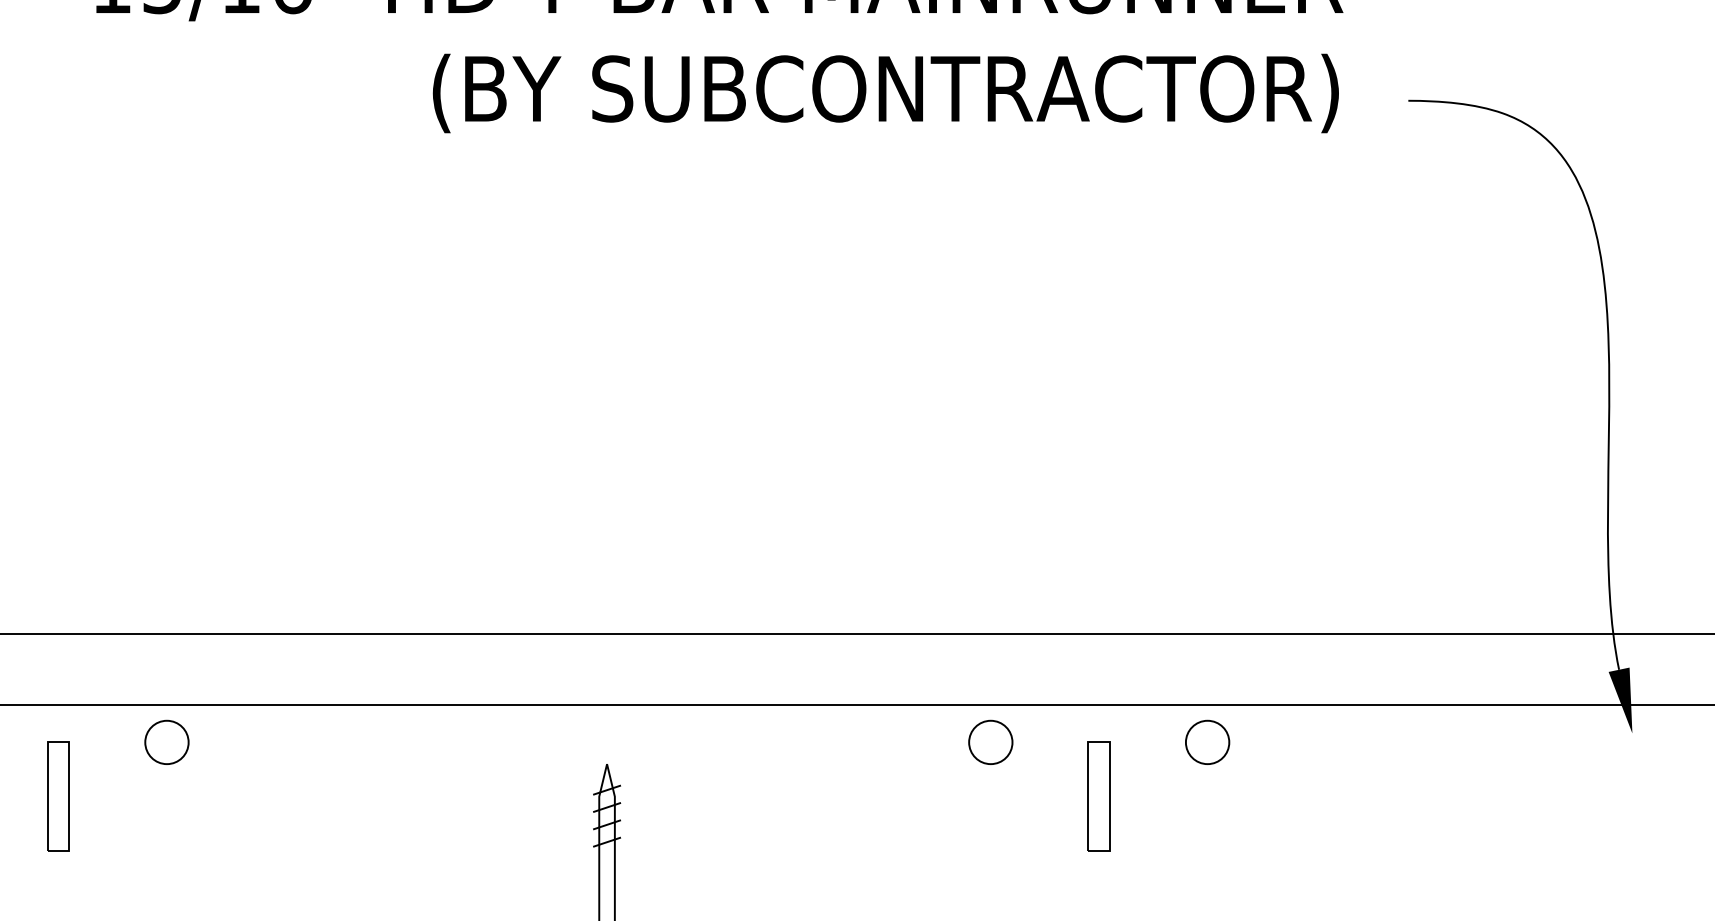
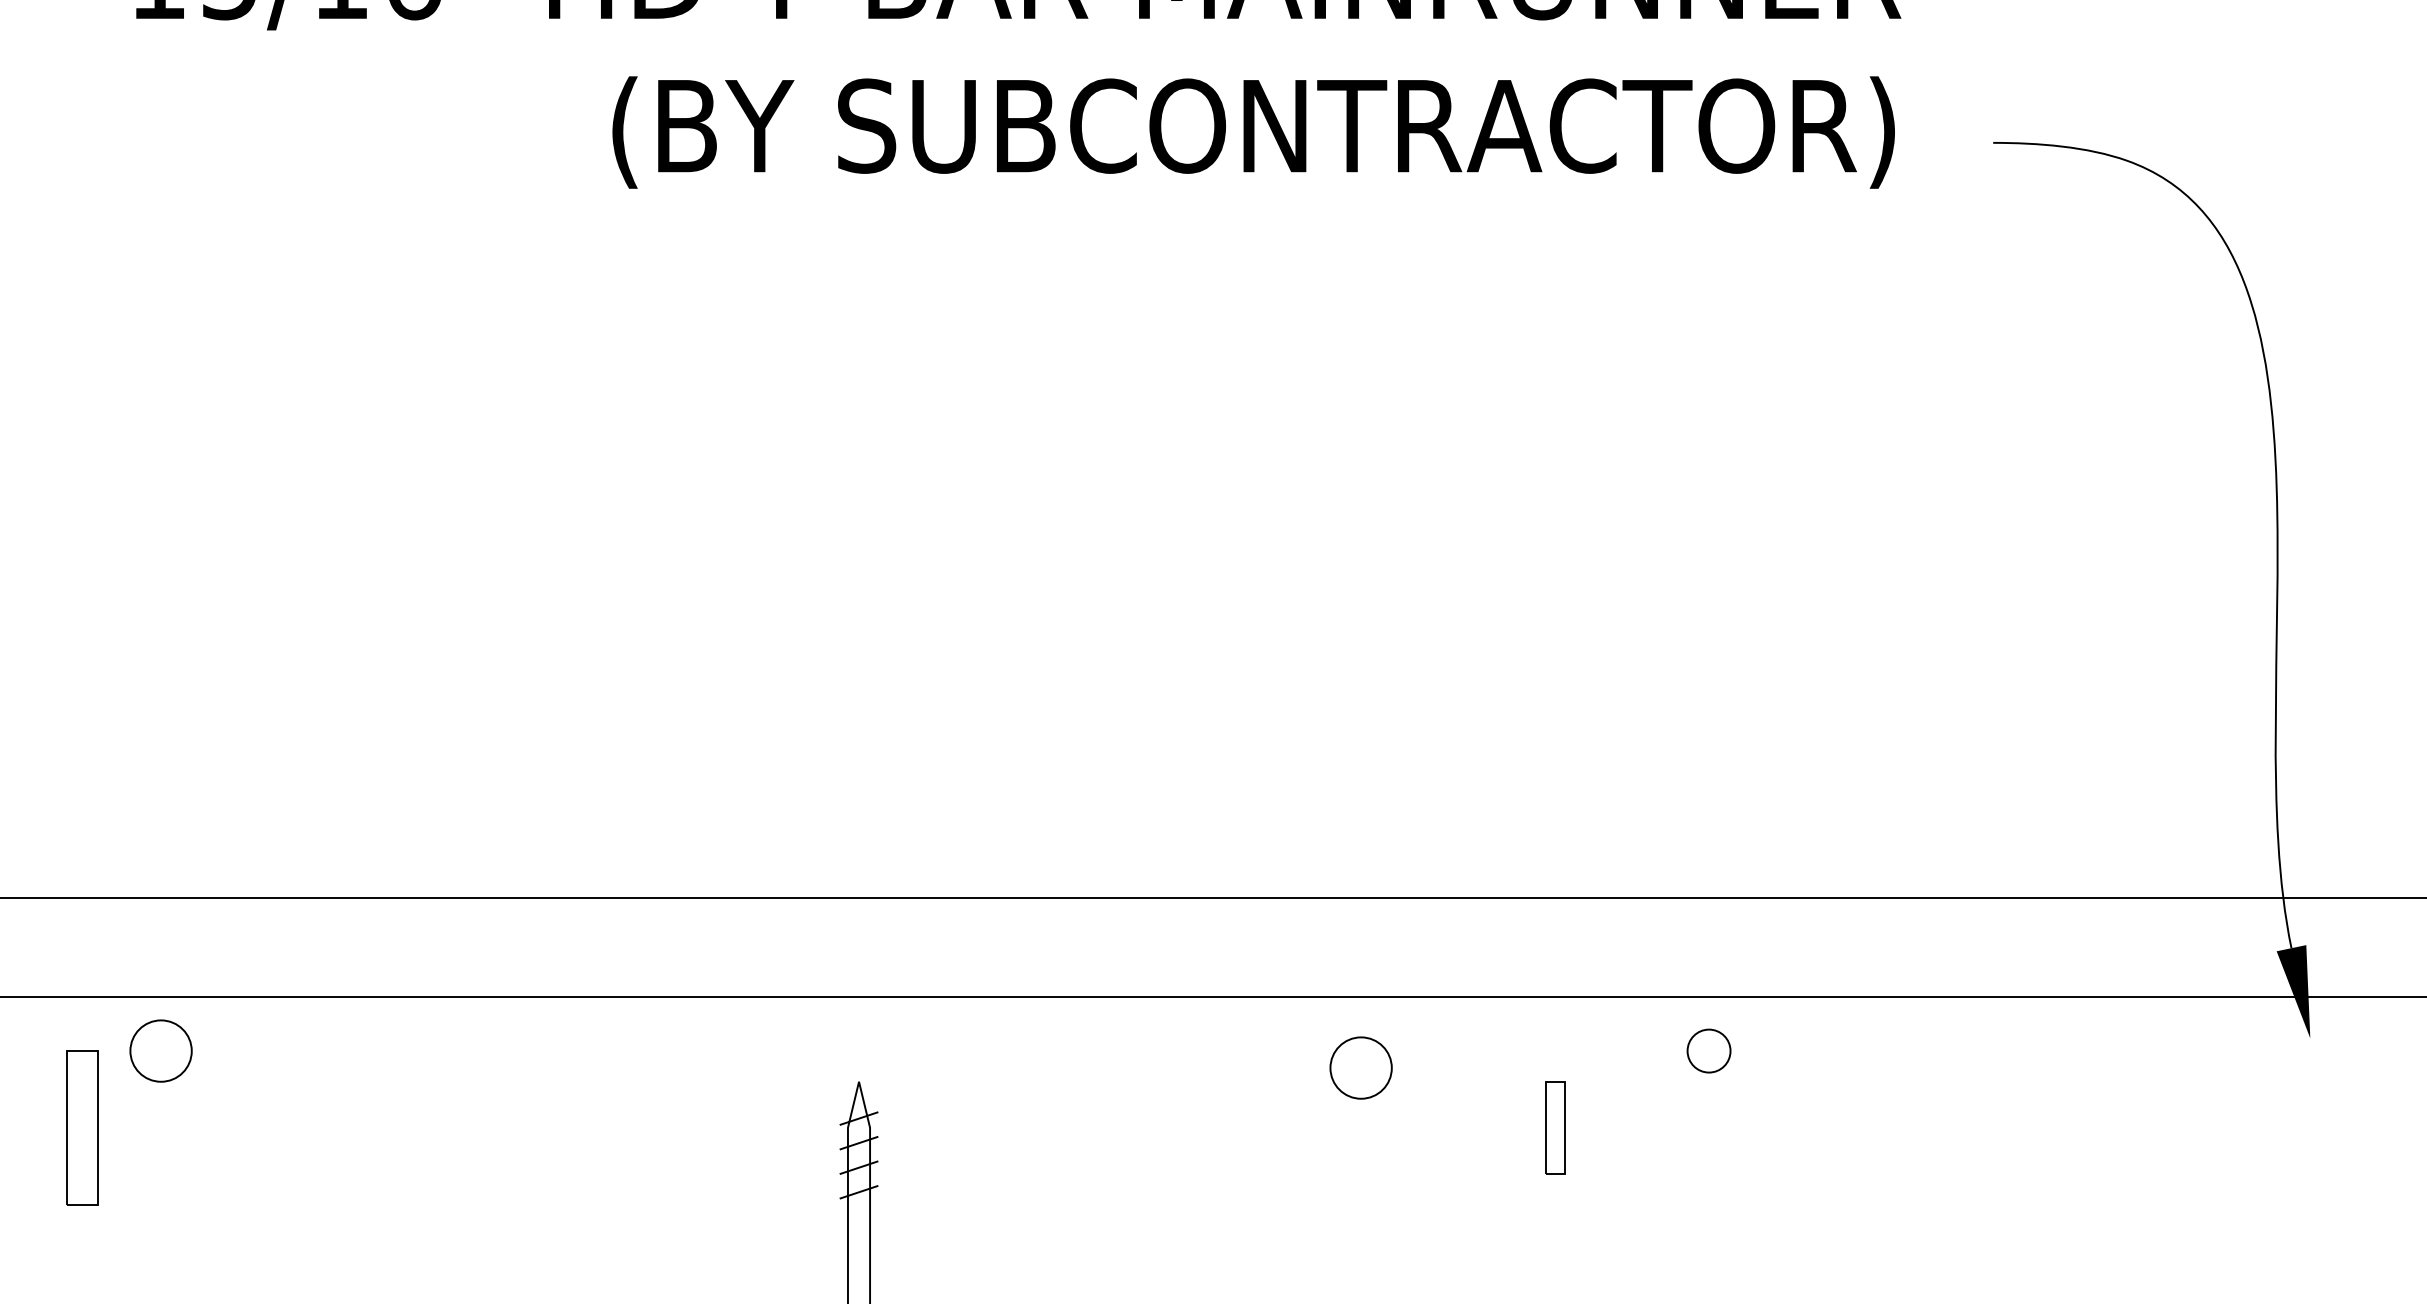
circle: (166, 741) -> (160, 1049), moved
circle: (990, 741) -> (1360, 1066), moved
circle: (1207, 742) -> (1708, 1051), size x0.7
part: (1098, 796) -> (1554, 1127), size x0.6

